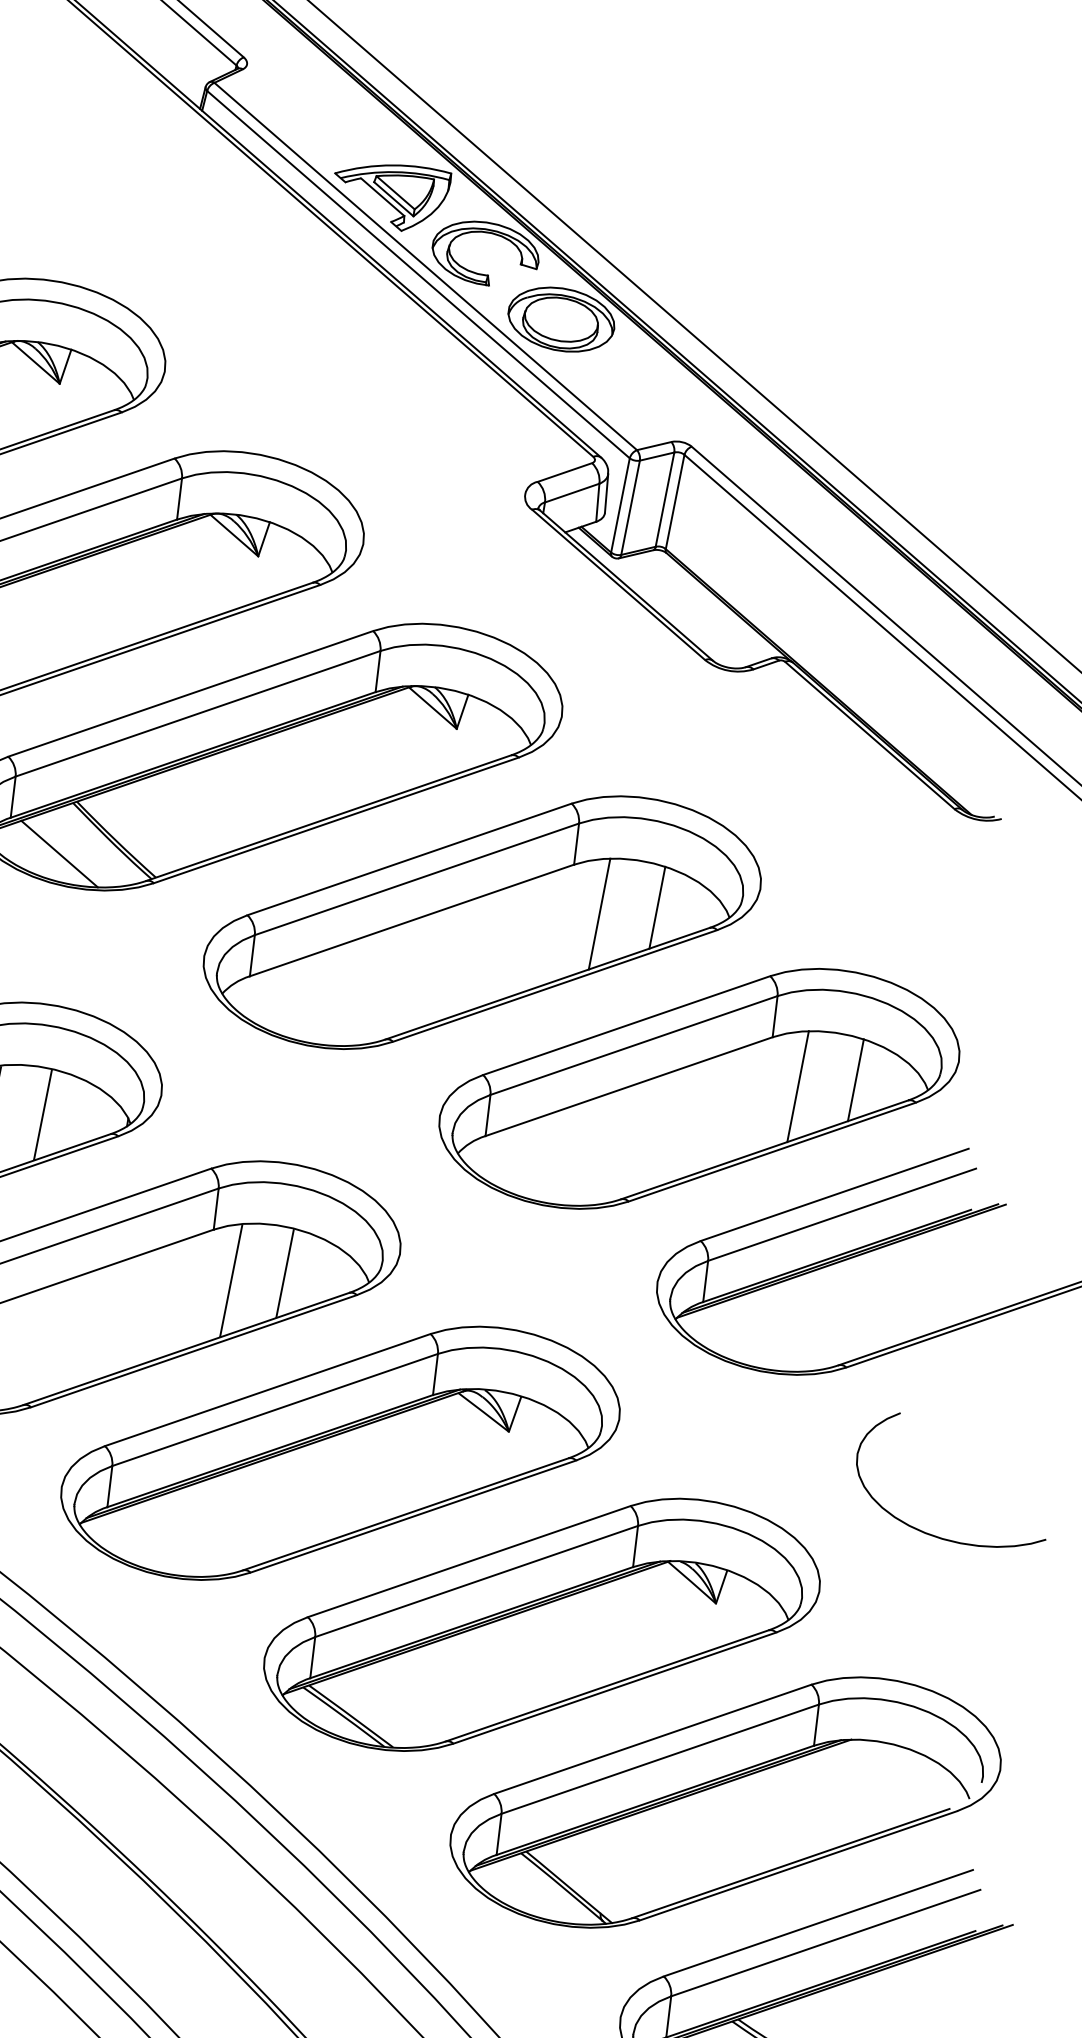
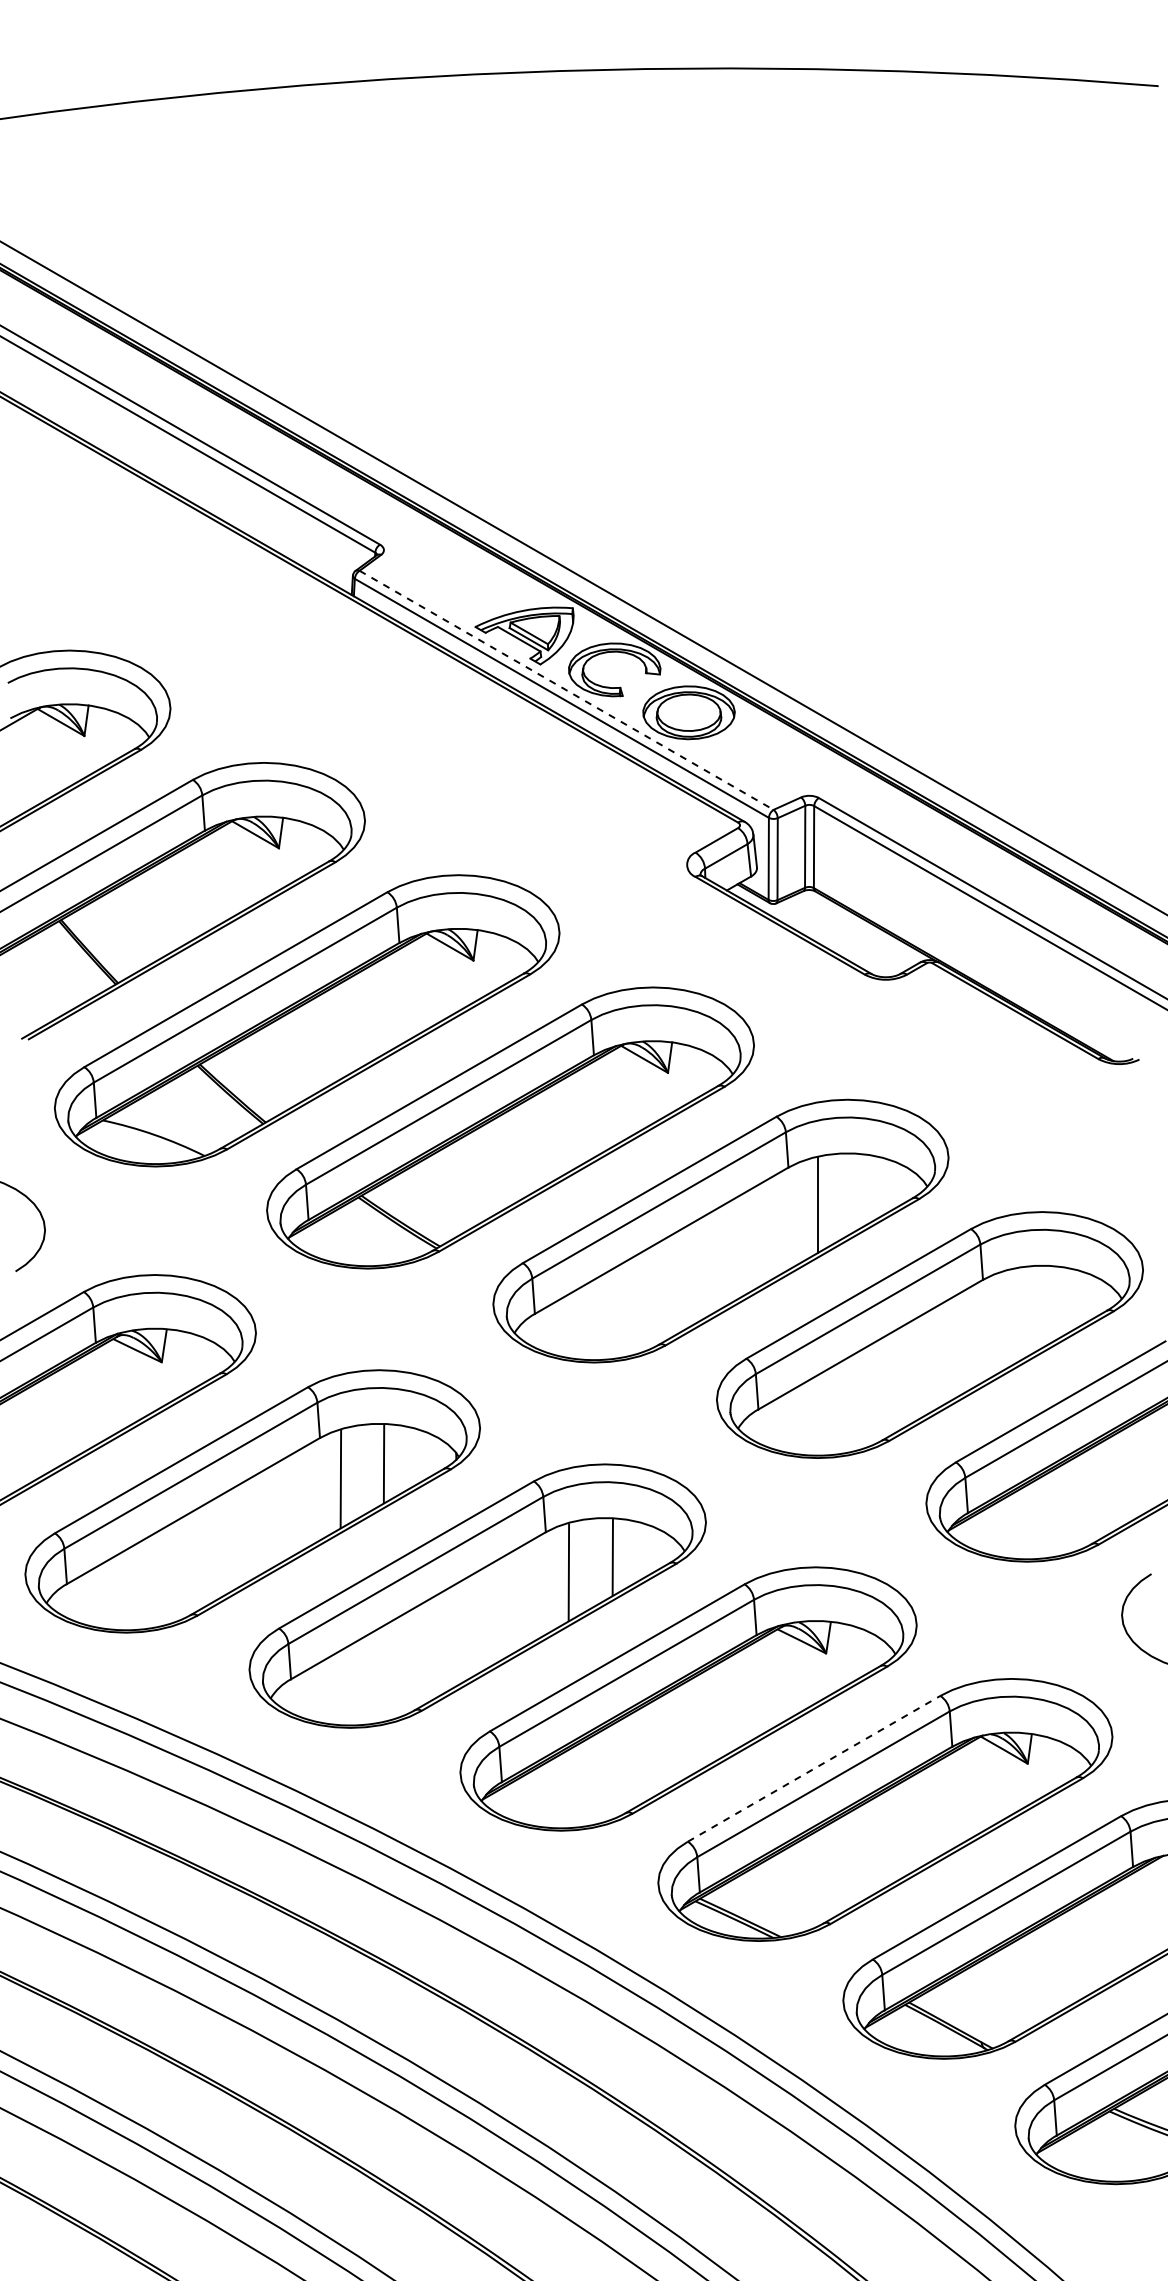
line: (426, 266) -> (567, 690), solid -> dashed
line: (59, 854) -> (355, 1242), removed
line: (657, 907) -> (865, 1189), removed
line: (855, 1079) -> (1059, 1301), removed
line: (798, 1085) -> (1012, 1316), removed
line: (469, 1561) -> (814, 1768), solid -> dashed

